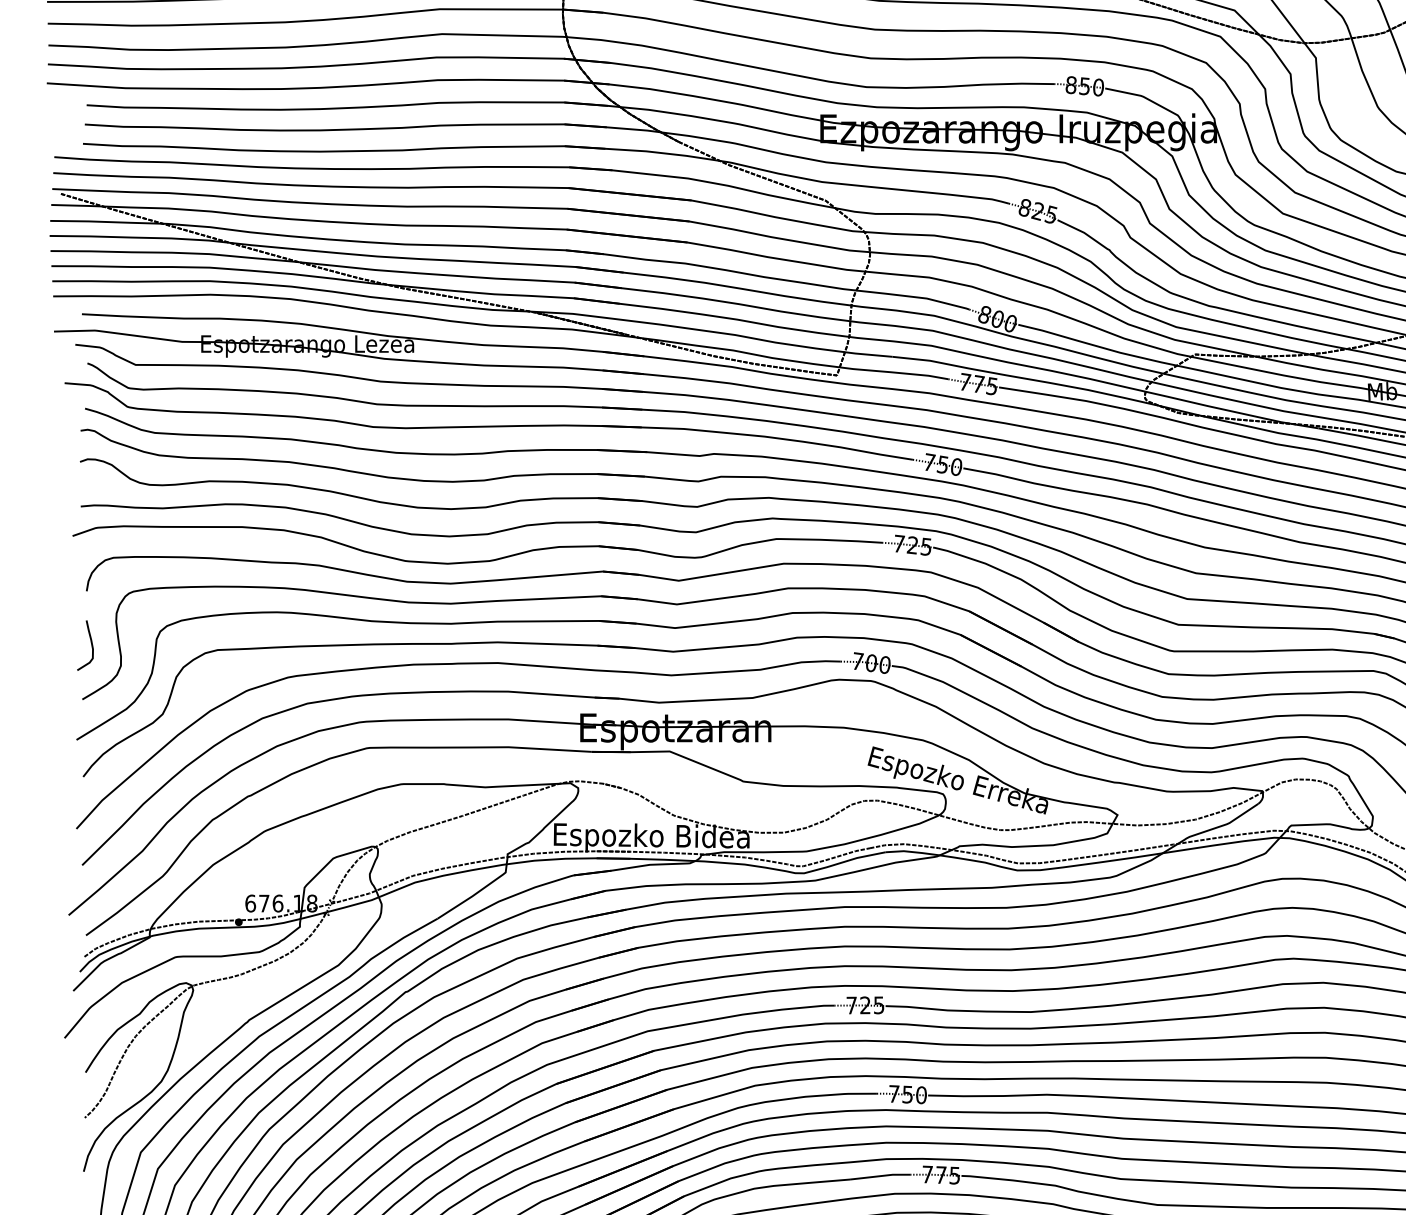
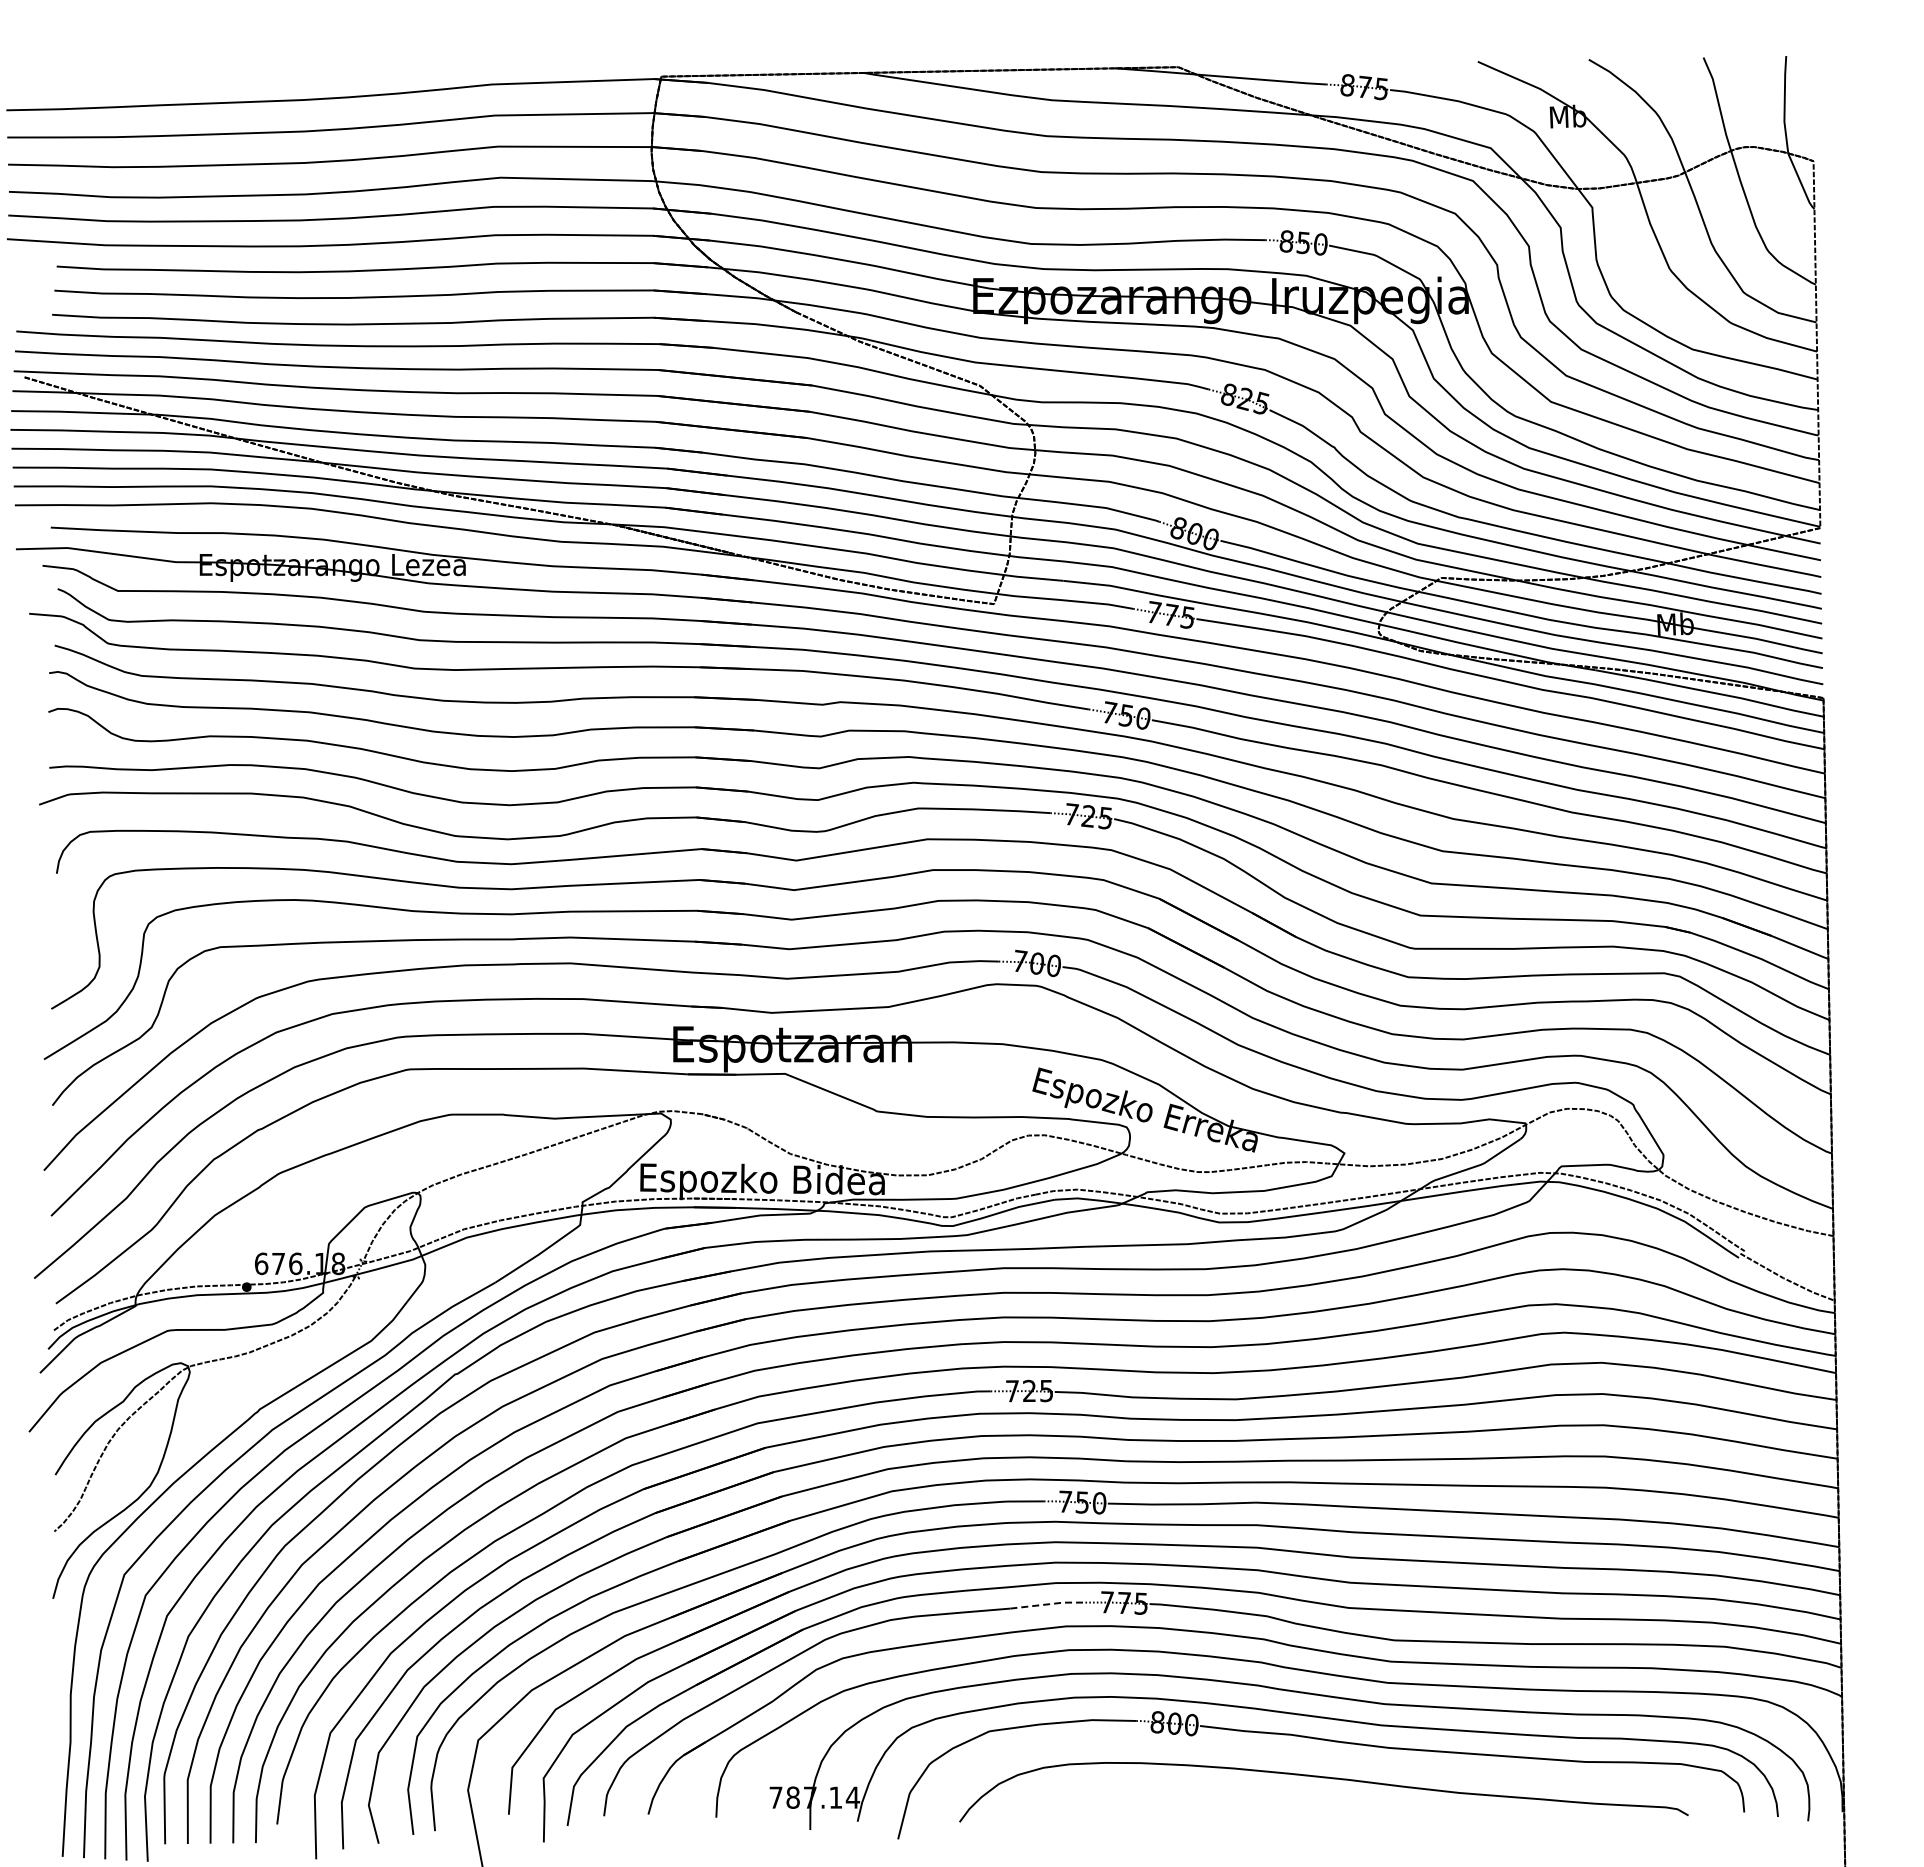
curve: (91, 645) -> (62, 941), removed
line: (880, 1176) -> (1048, 1604), solid -> dashed

